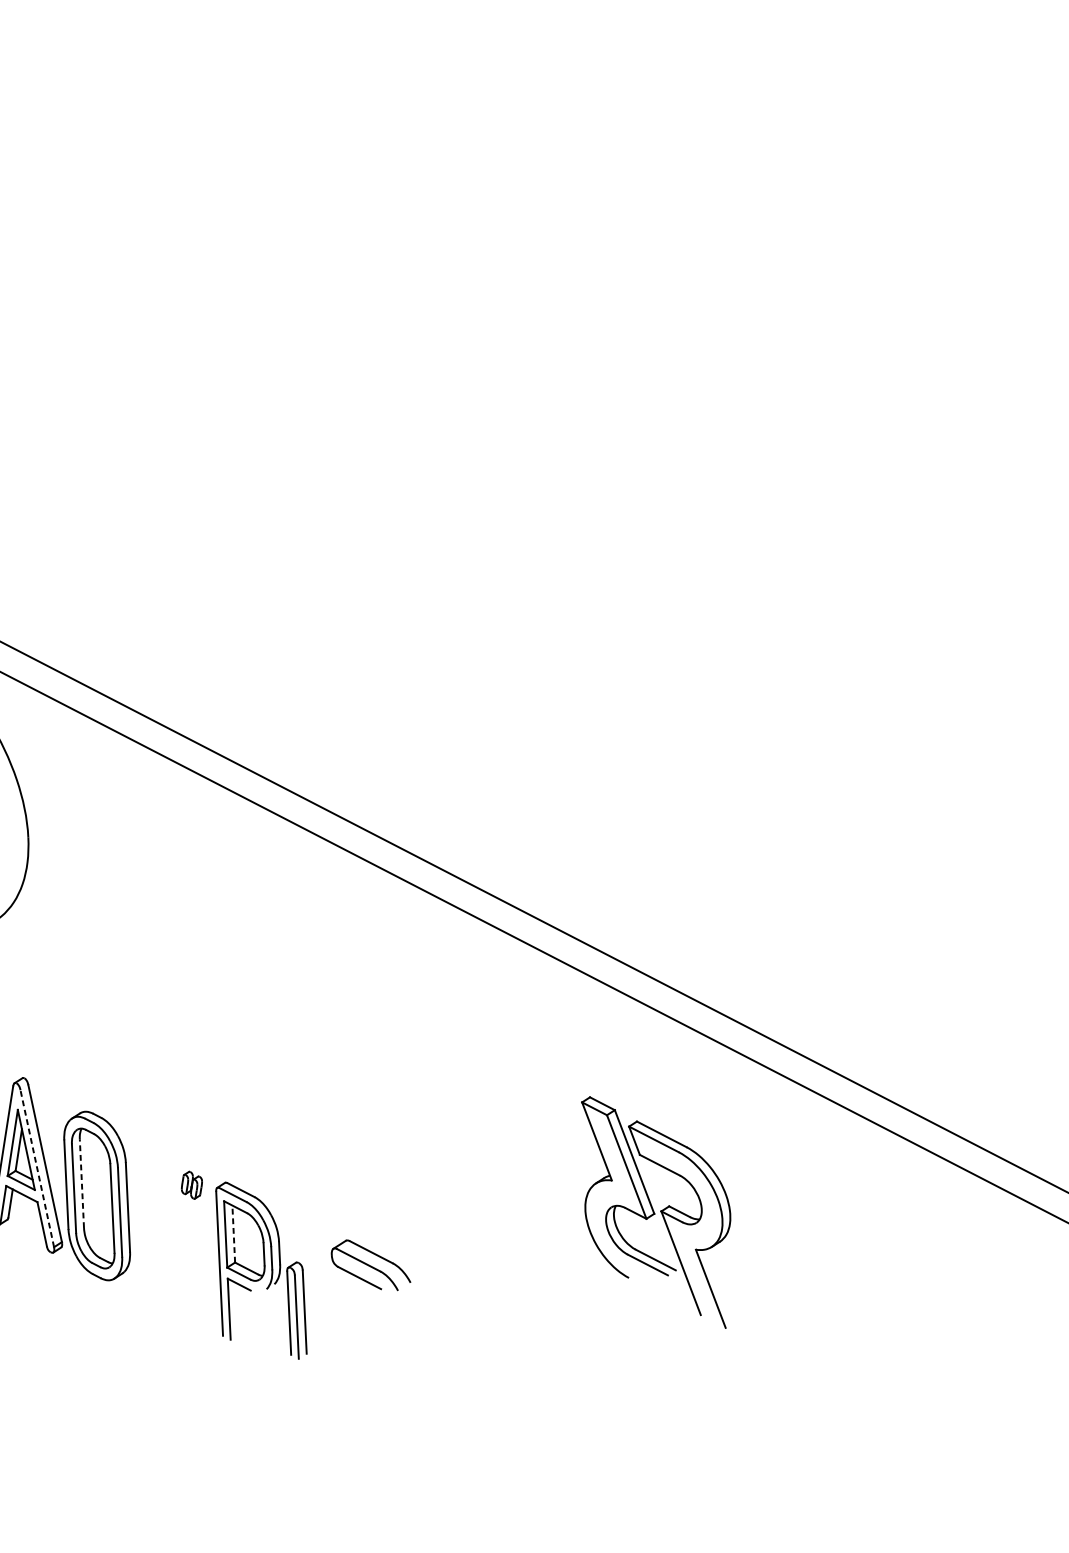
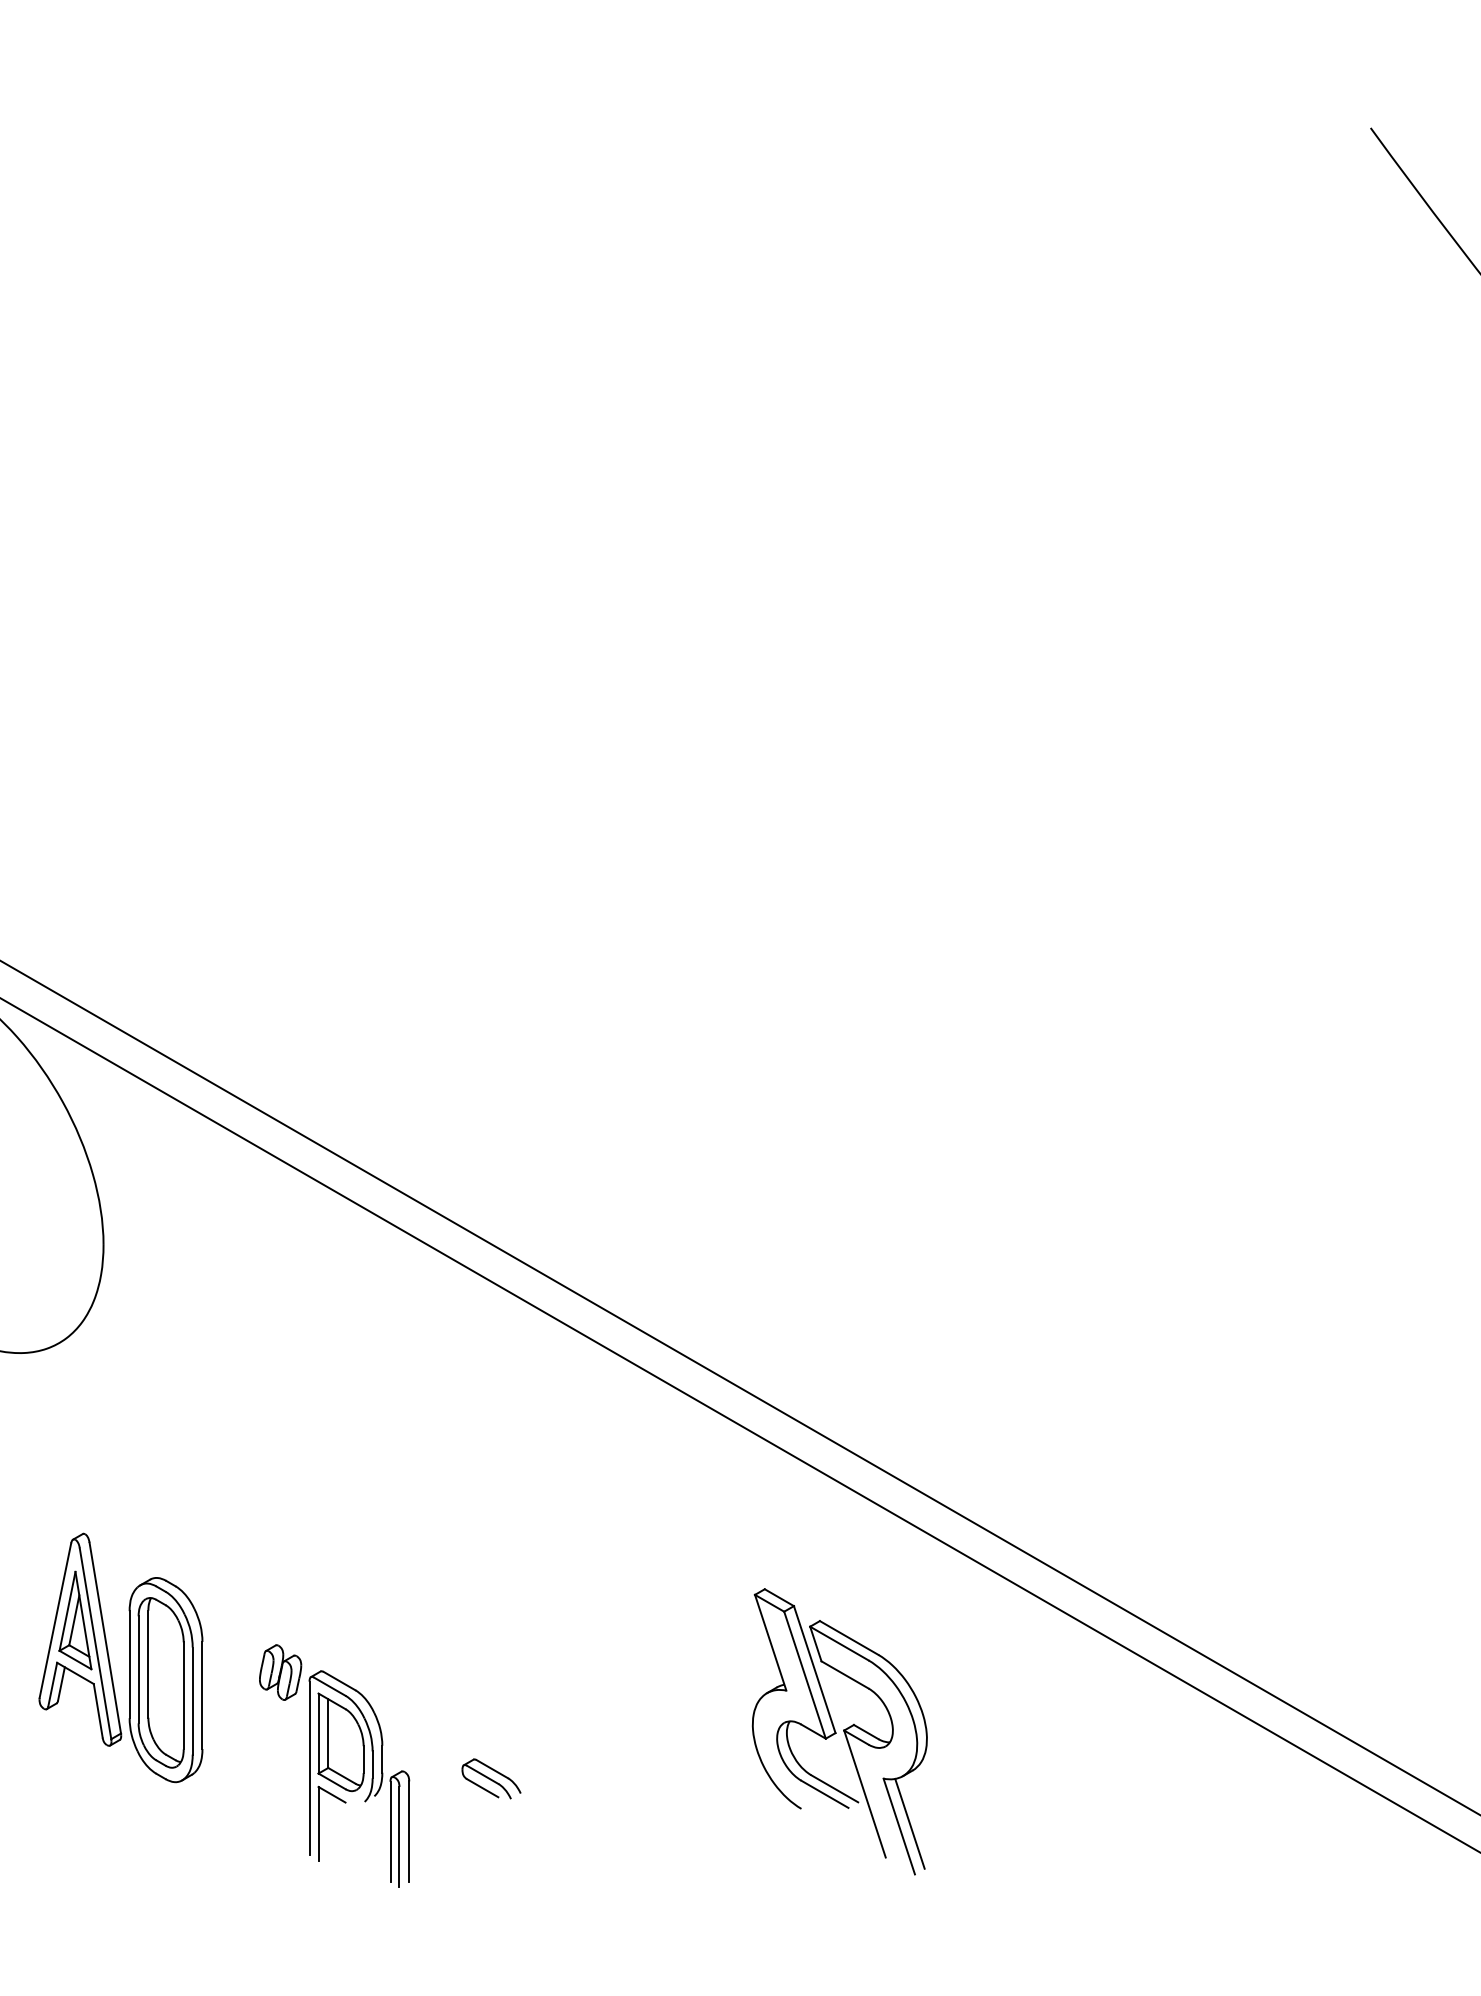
line: (37, 1168) -> (95, 1643), dashed -> solid
line: (82, 1183) -> (148, 1664), dashed -> solid
part: (191, 1185) -> (280, 1672), size x1.67
line: (233, 1233) -> (328, 1733), dashed -> solid
part: (370, 1264) -> (491, 1778), size x0.62
line: (719, 1285) -> (909, 1823), added

